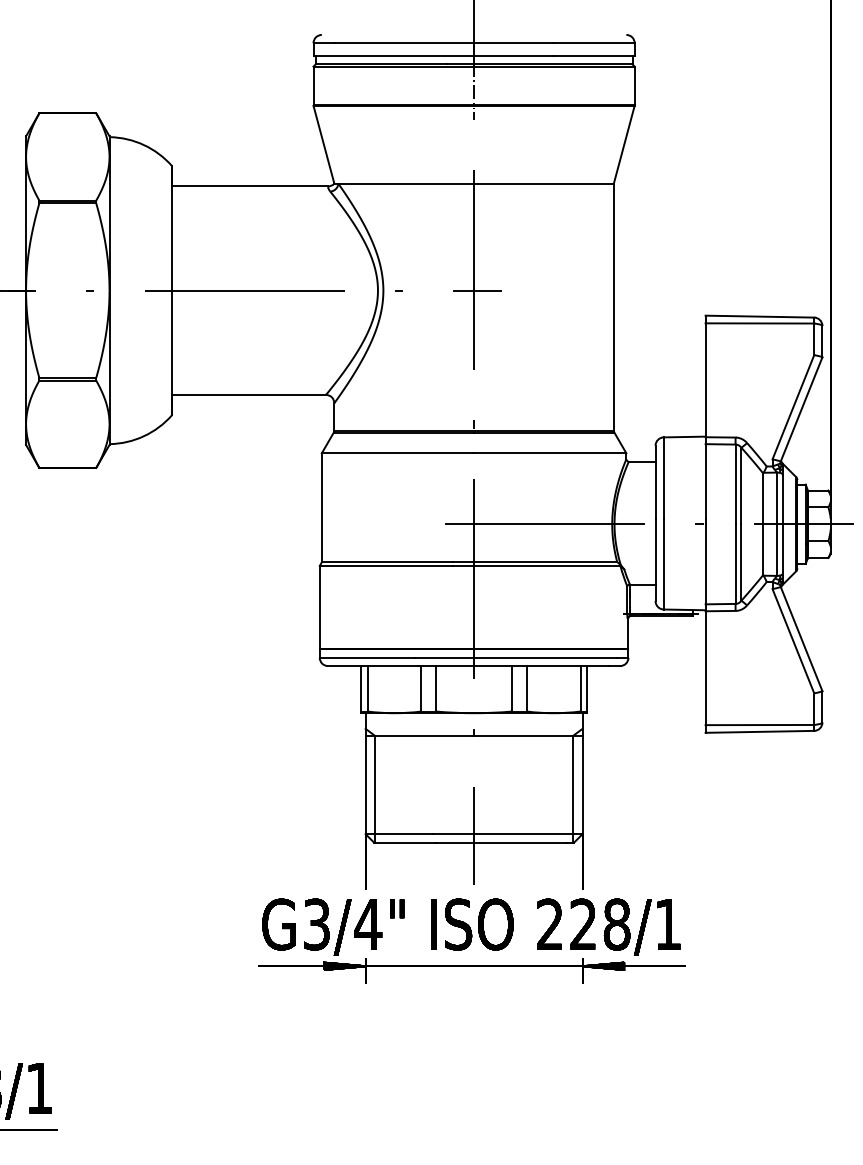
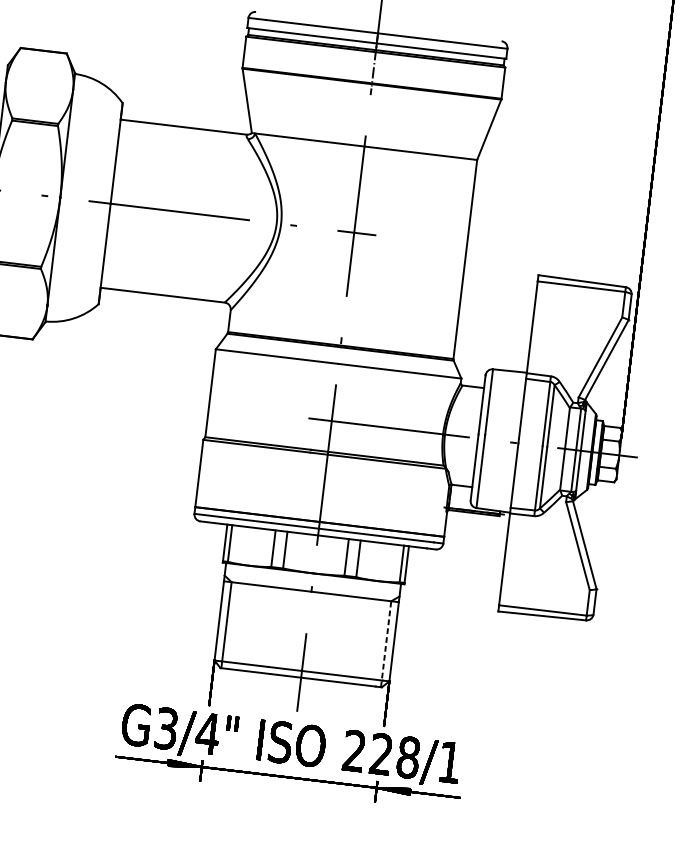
line: (573, 788) -> (386, 643), solid -> dashed

